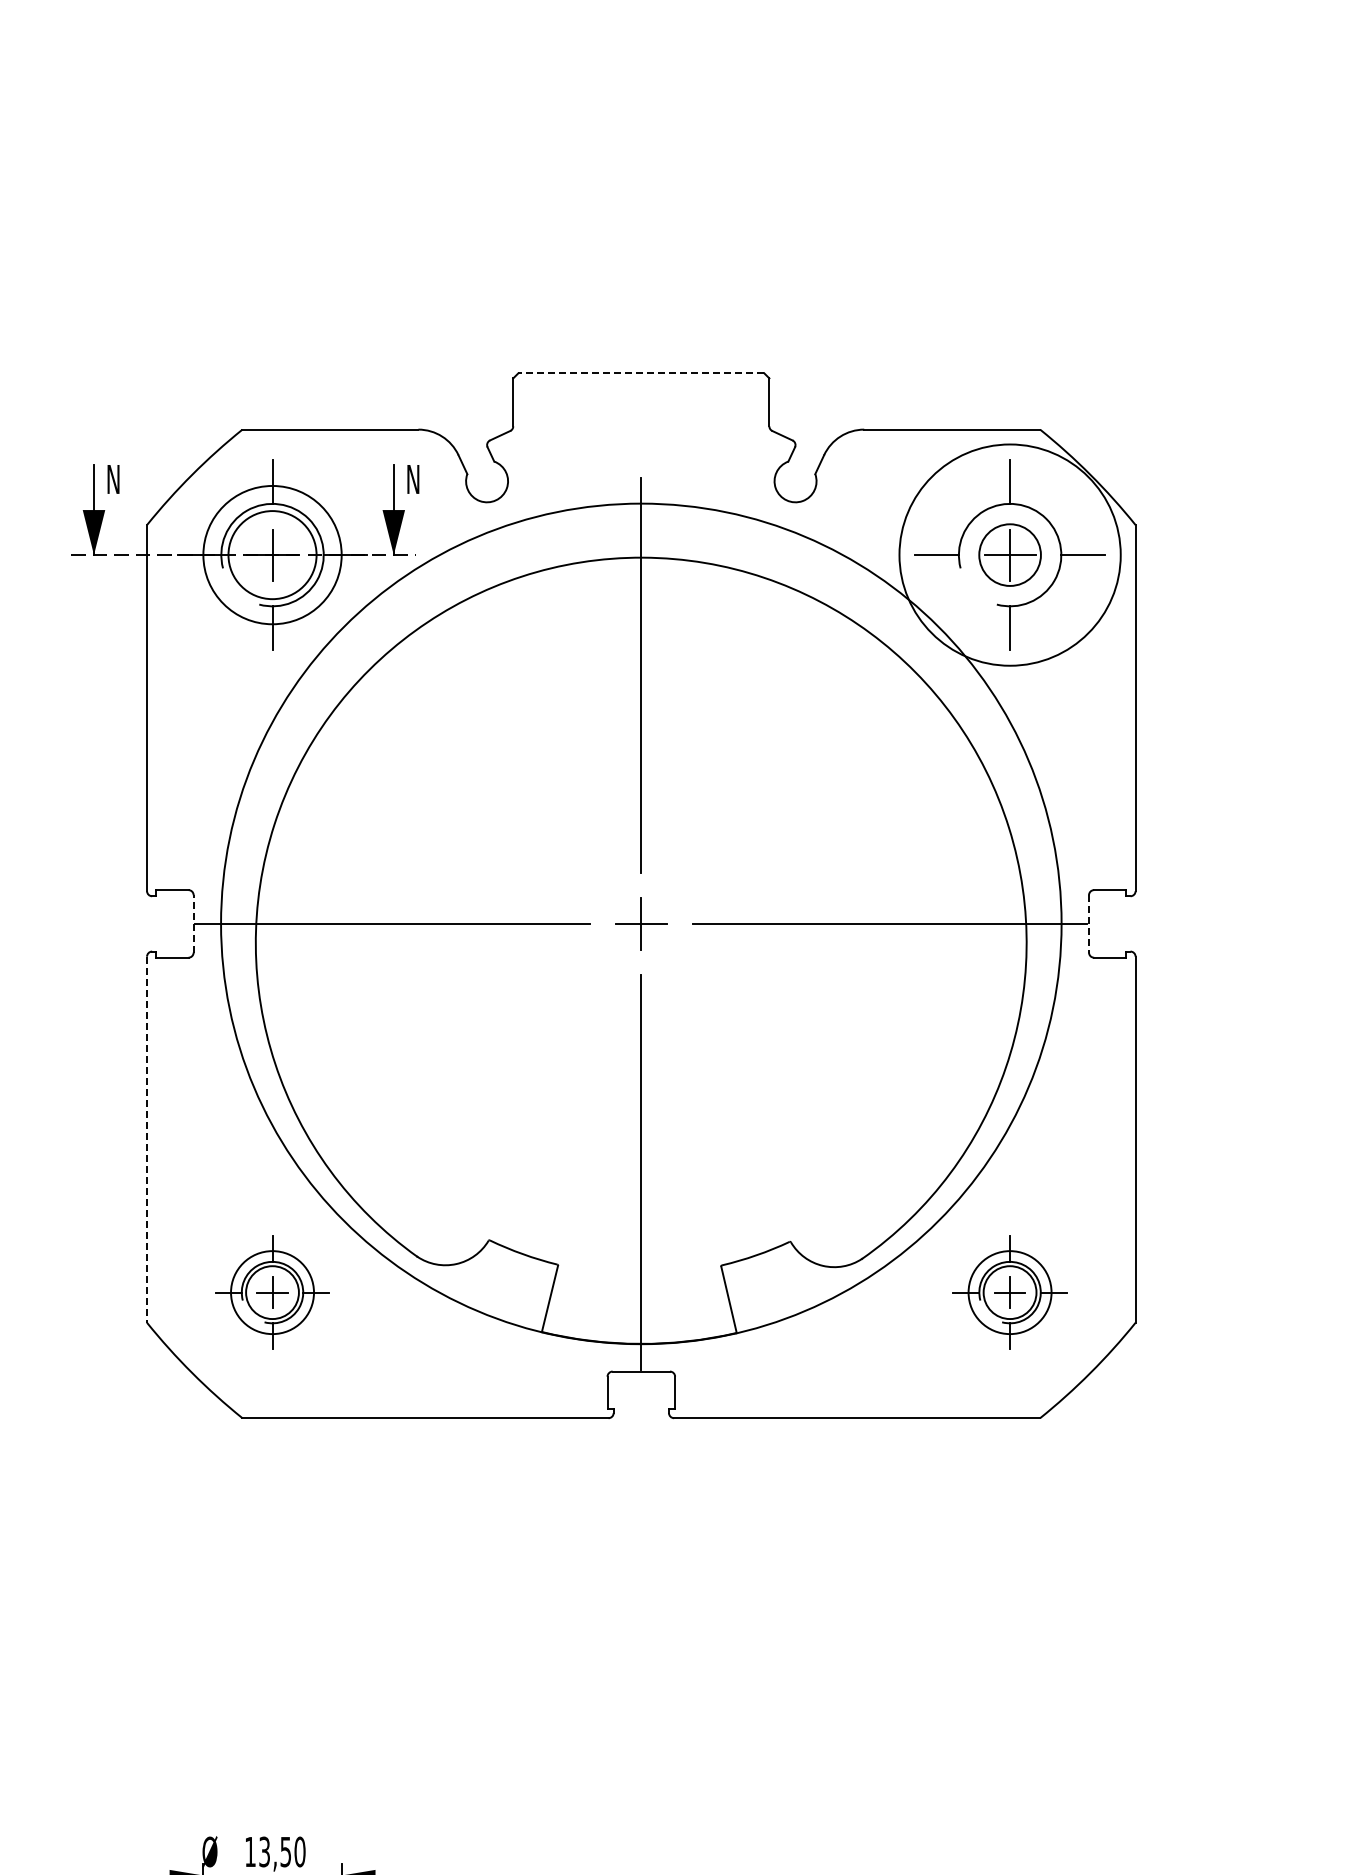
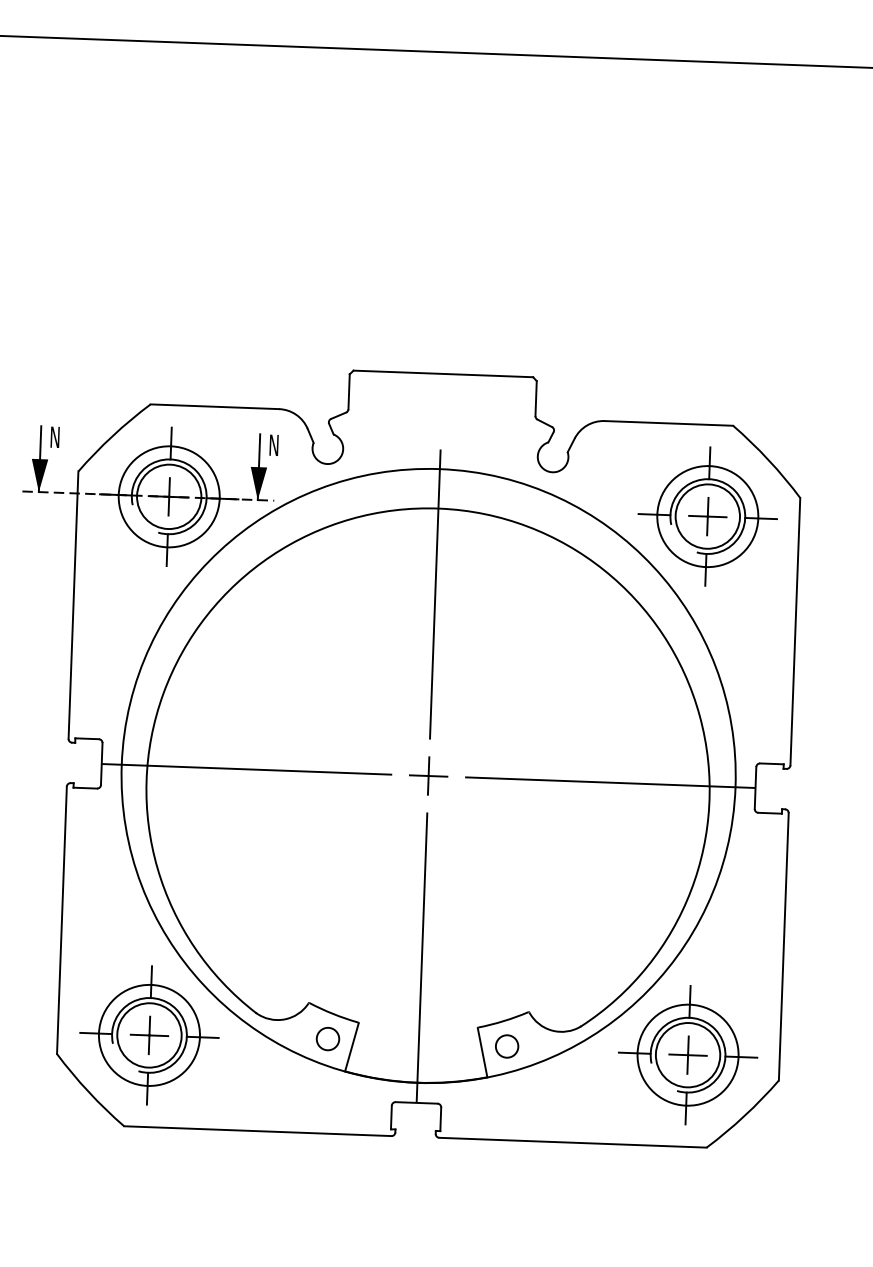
line: (641, 373) -> (443, 374), dashed -> solid
circle: (1009, 554) -> (707, 516), size x0.62
circle: (1010, 555) -> (708, 516), size x1.43
line: (193, 923) -> (101, 763), dashed -> solid
line: (1089, 923) -> (755, 787), dashed -> solid
line: (147, 1140) -> (62, 920), dashed -> solid
circle: (516, 1288) -> (327, 1038), added
circle: (762, 1289) -> (507, 1046), added
part: (272, 1292) -> (149, 1035), size x1.67
part: (1009, 1292) -> (687, 1055), size x1.67

